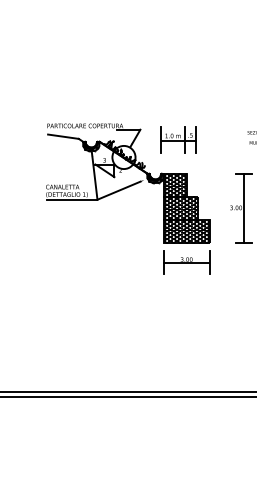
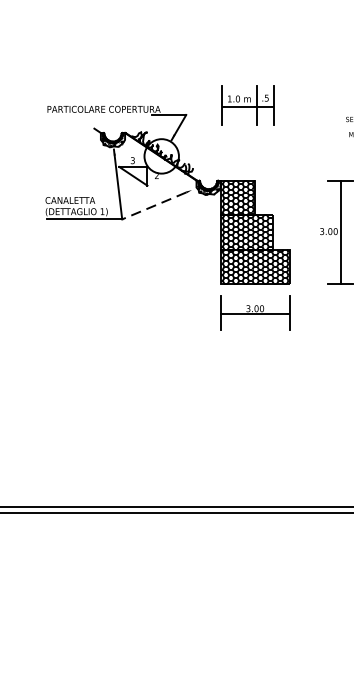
line: (63, 136) -> (71, 125), removed
part: (178, 139) -> (247, 104), moved
line: (118, 190) -> (153, 205), solid -> dashed

